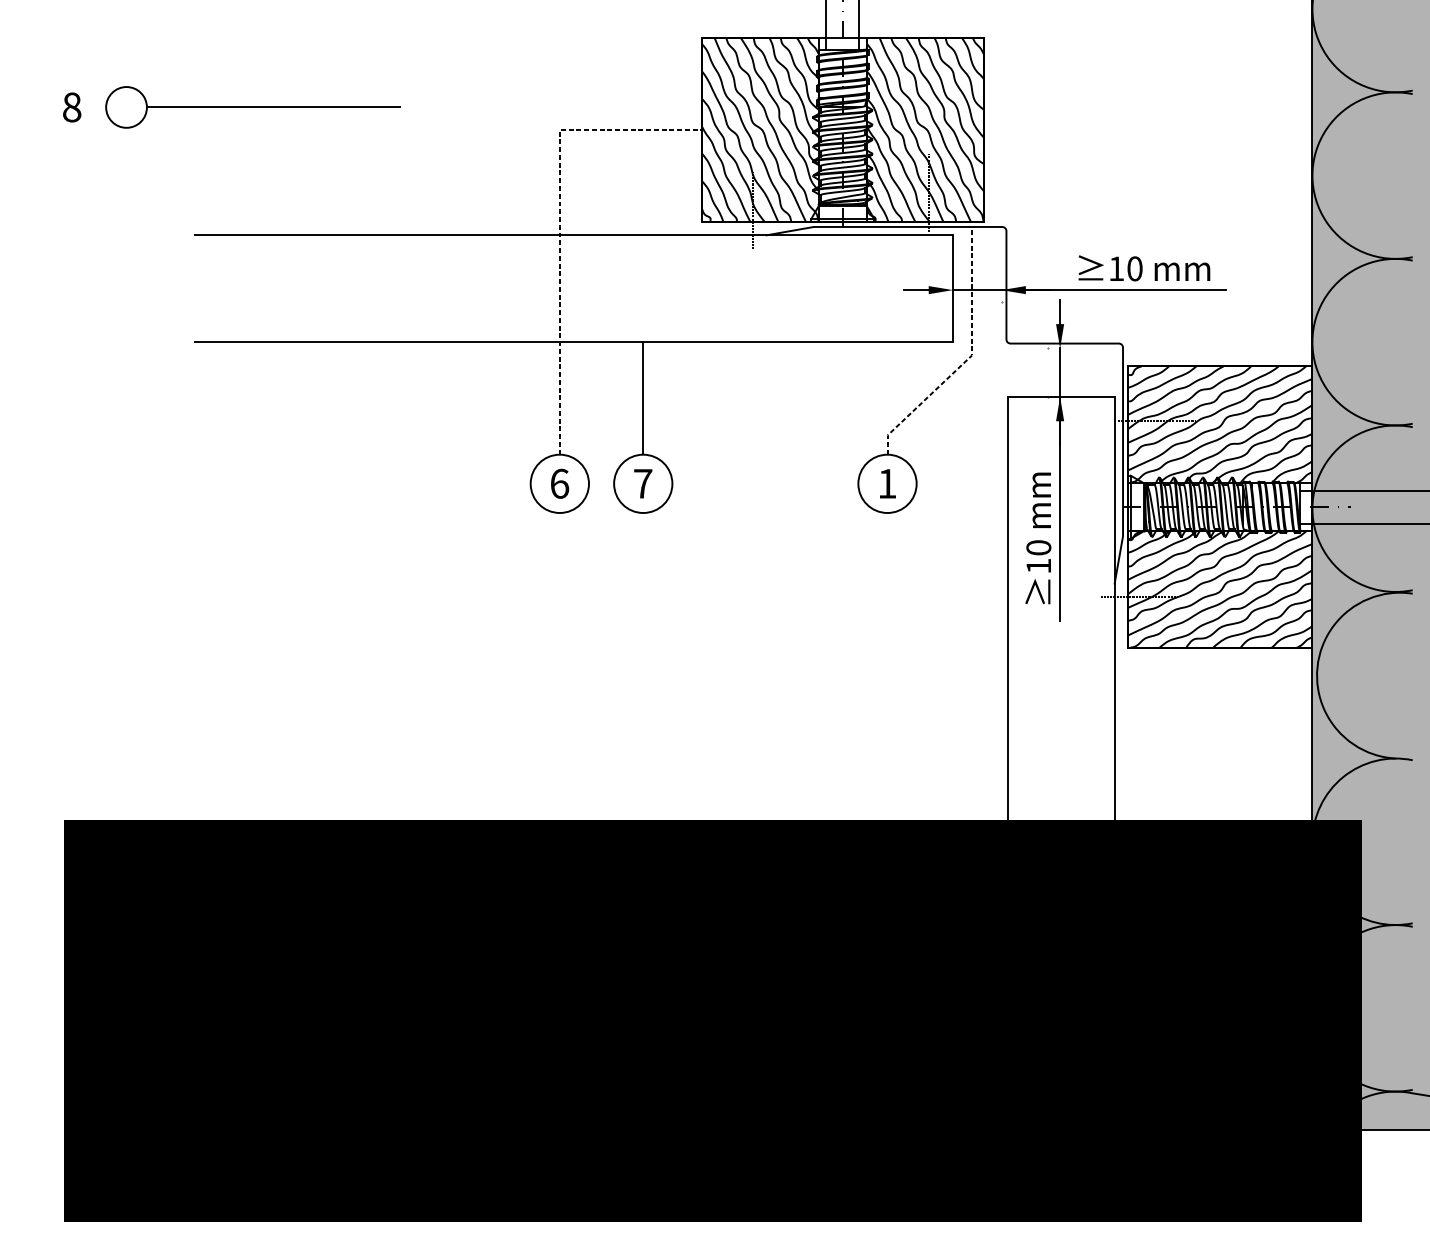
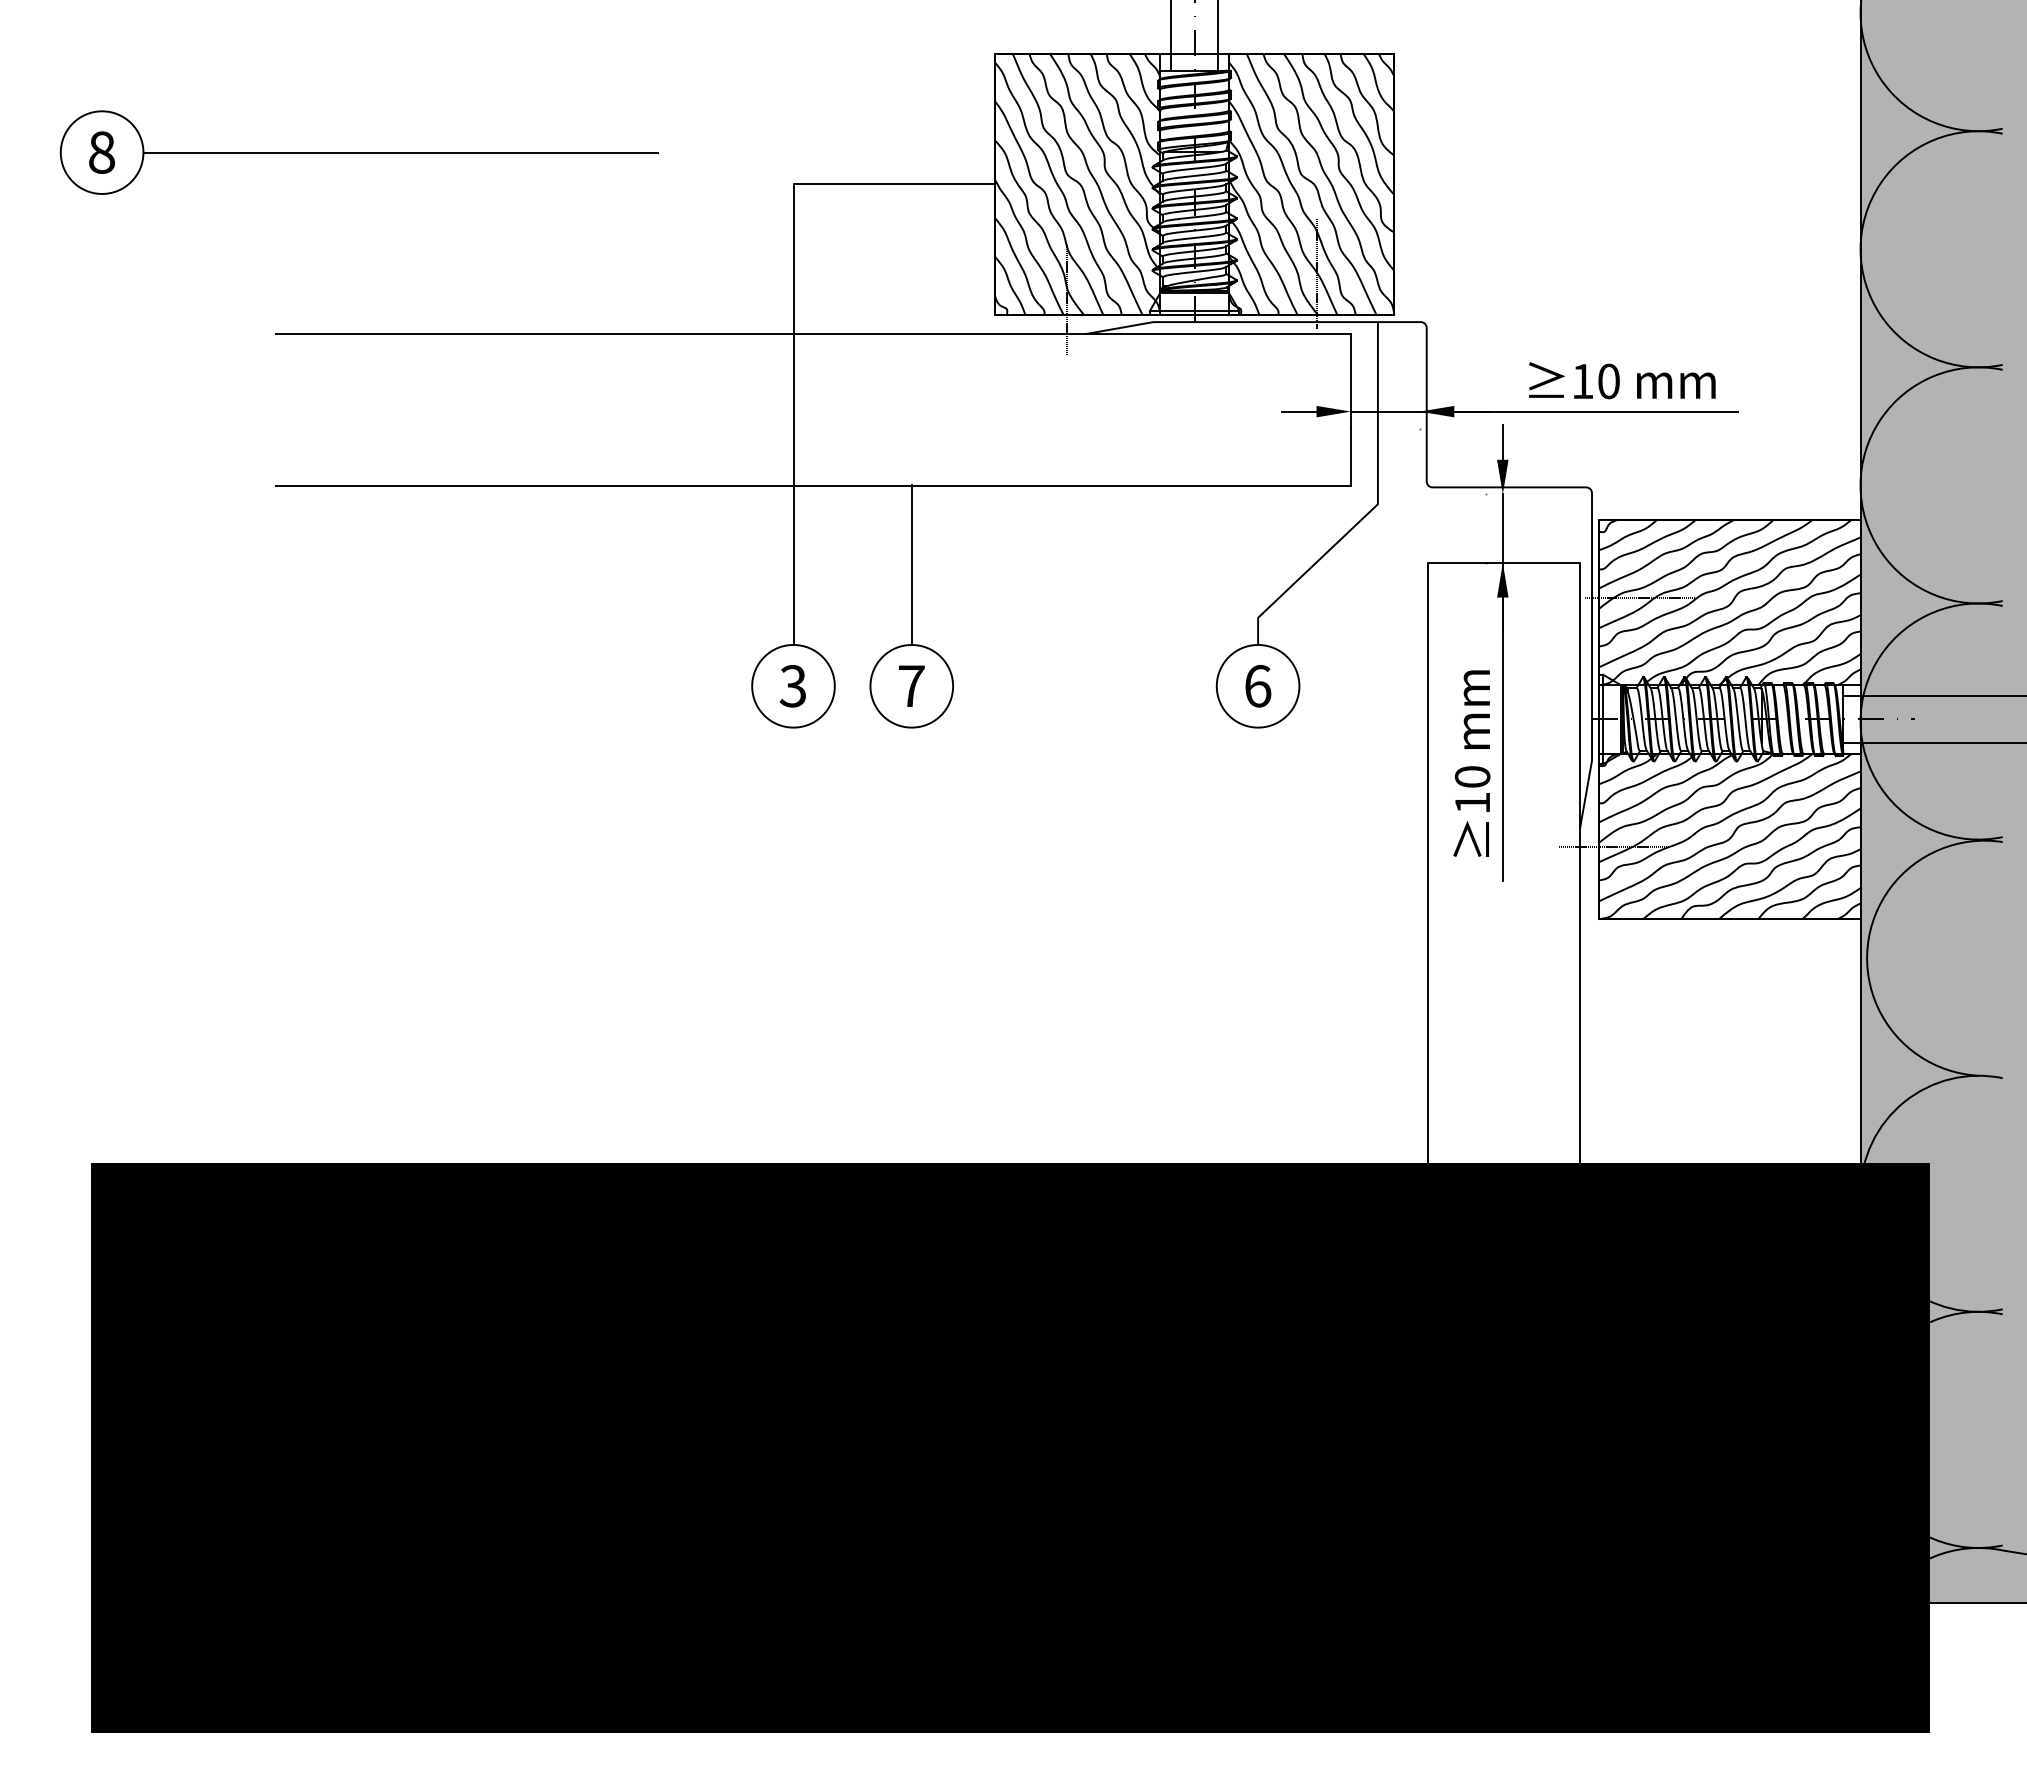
part: (253, 107) -> (358, 152), size x1.43
line: (559, 221) -> (793, 314), dashed -> solid
line: (969, 357) -> (1374, 507), dashed -> solid
text: (559, 484) -> (792, 686), 6 -> 3
text: (887, 484) -> (1258, 686), 1 -> 6

